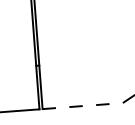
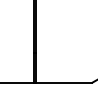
line: (82, 106) -> (63, 83), dashed -> solid

